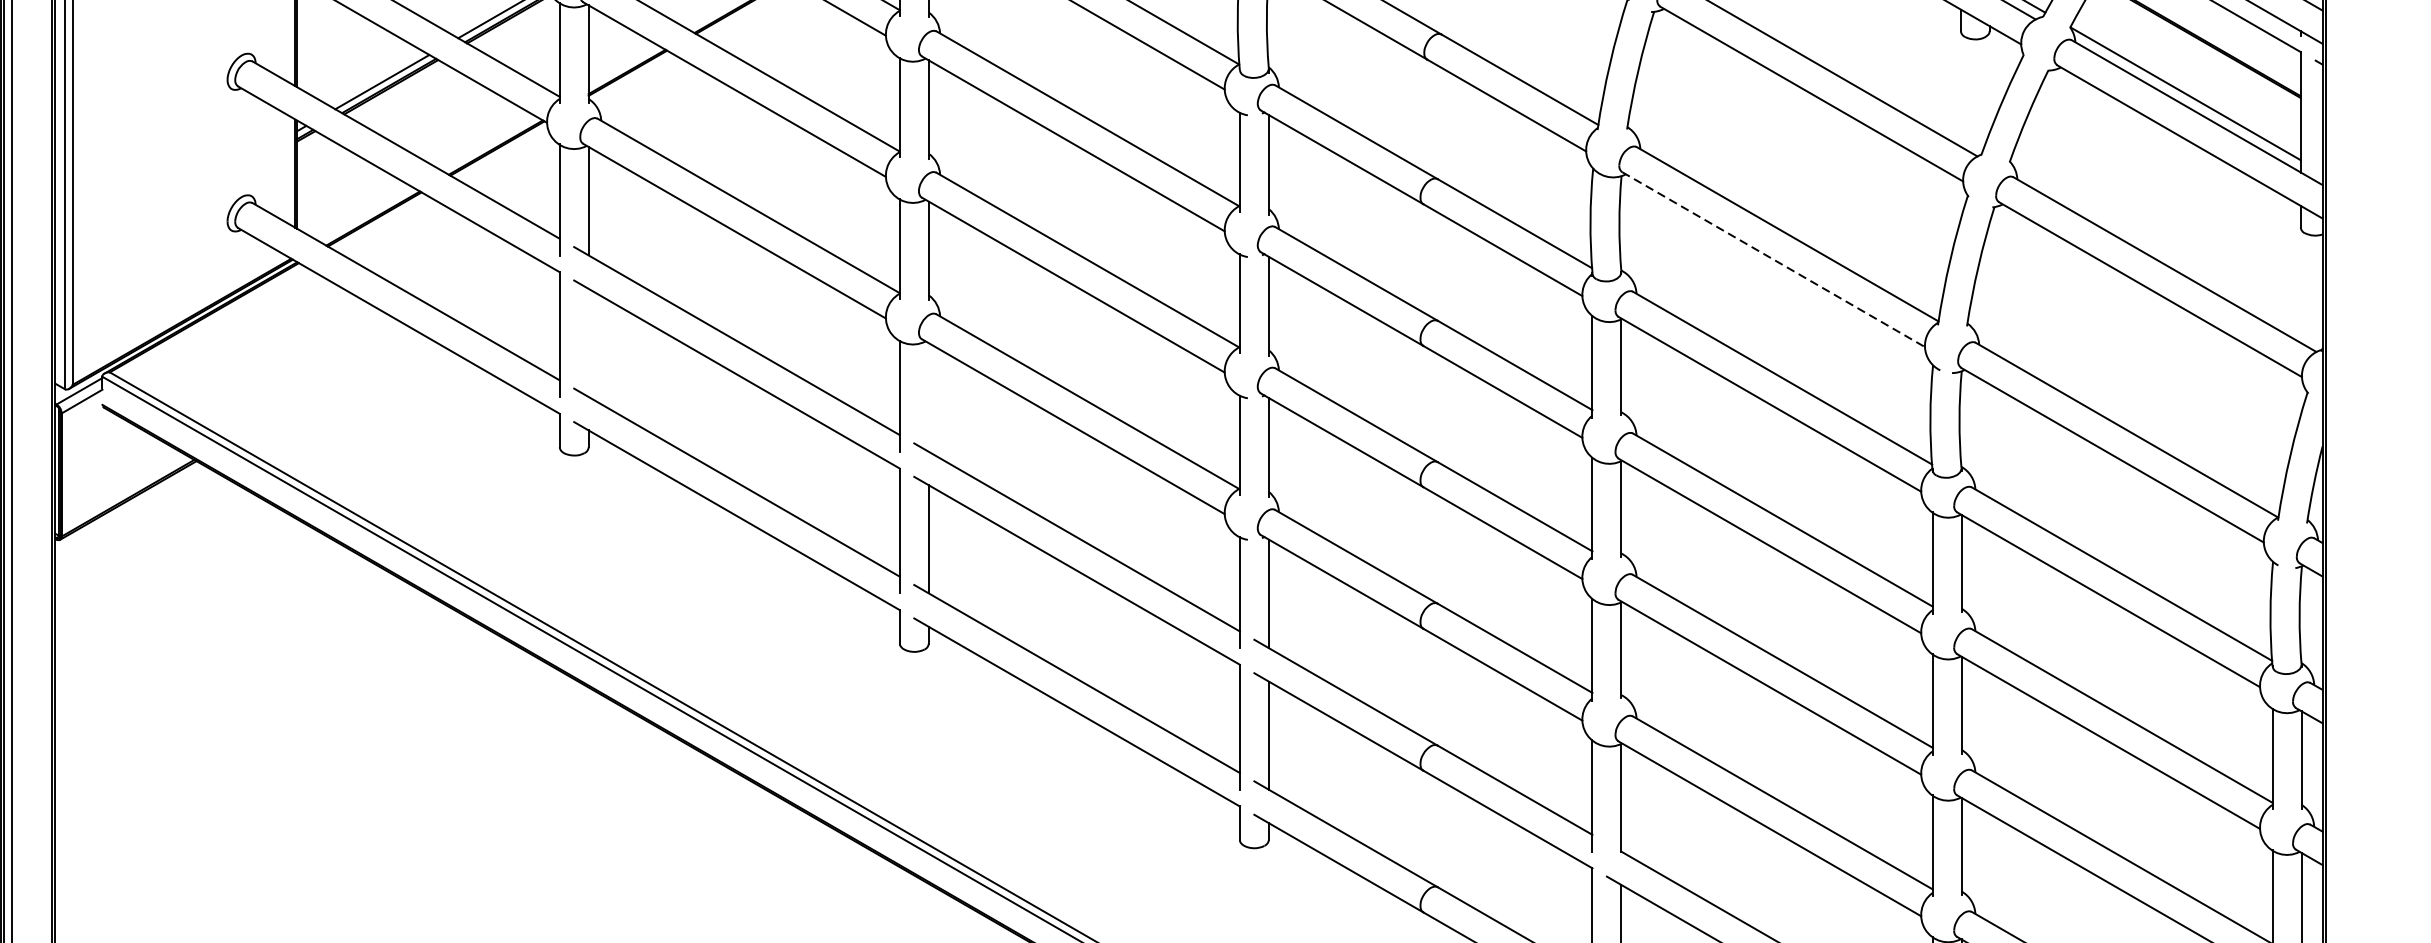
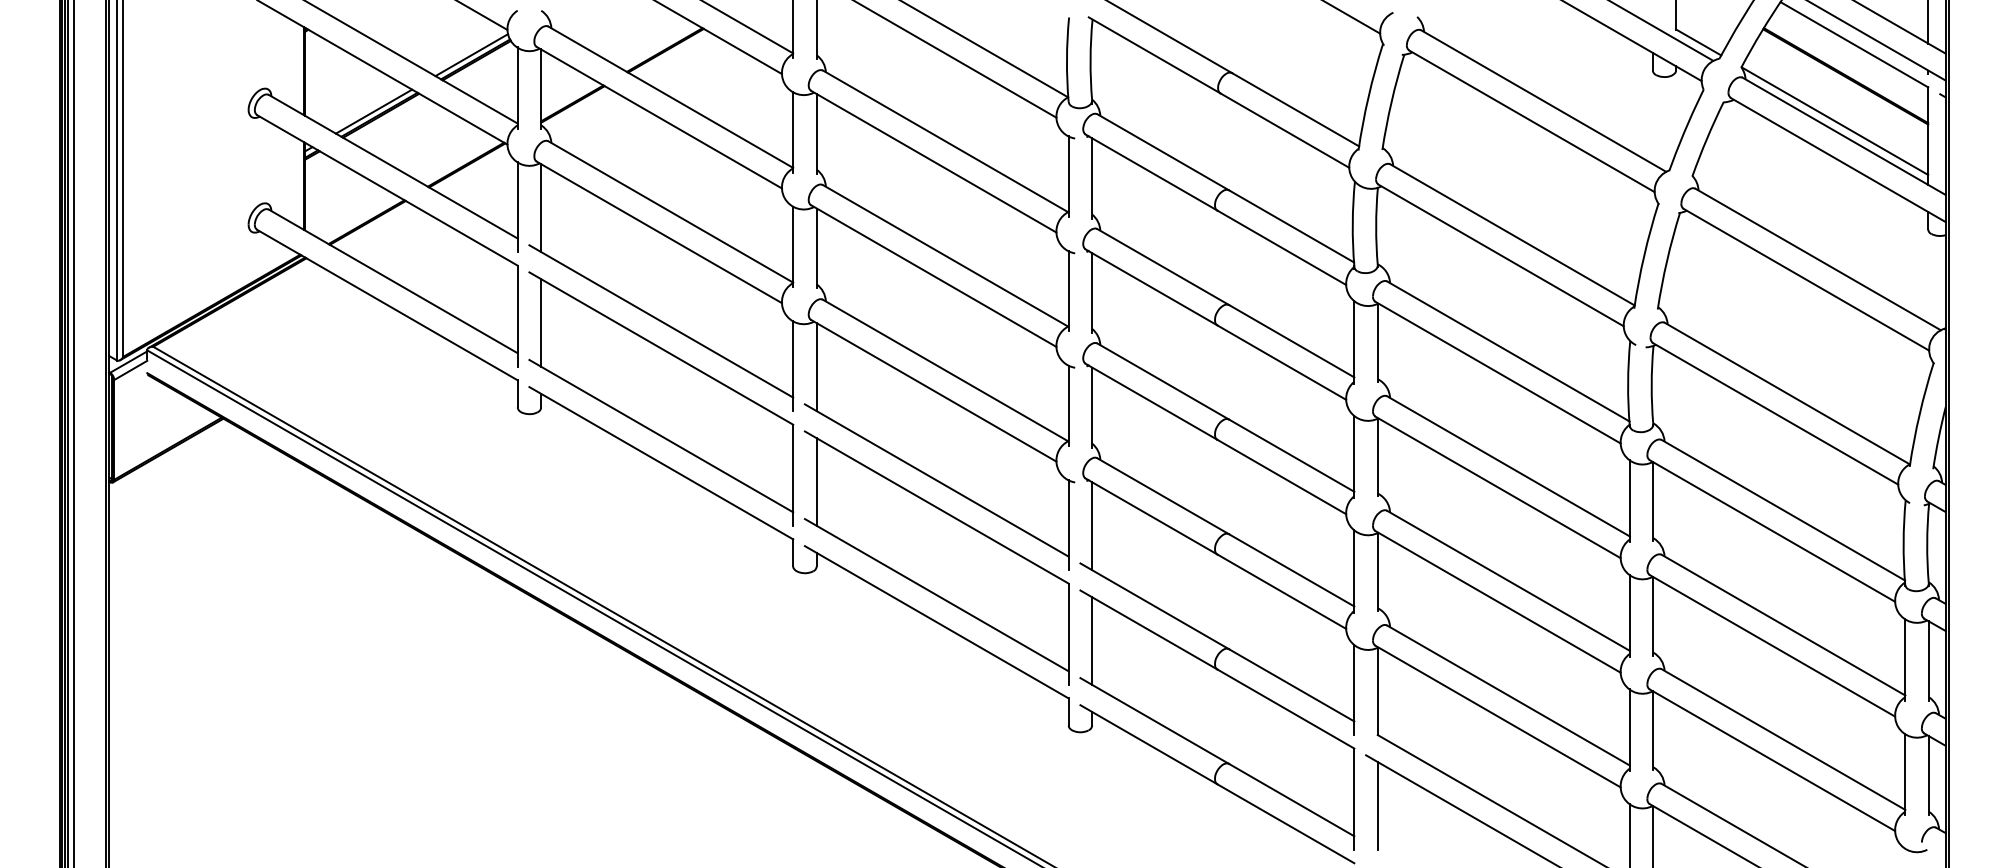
line: (1774, 259) -> (1501, 255), dashed -> solid
line: (589, 342) -> (541, 322), added
line: (928, 397) -> (816, 367), added

